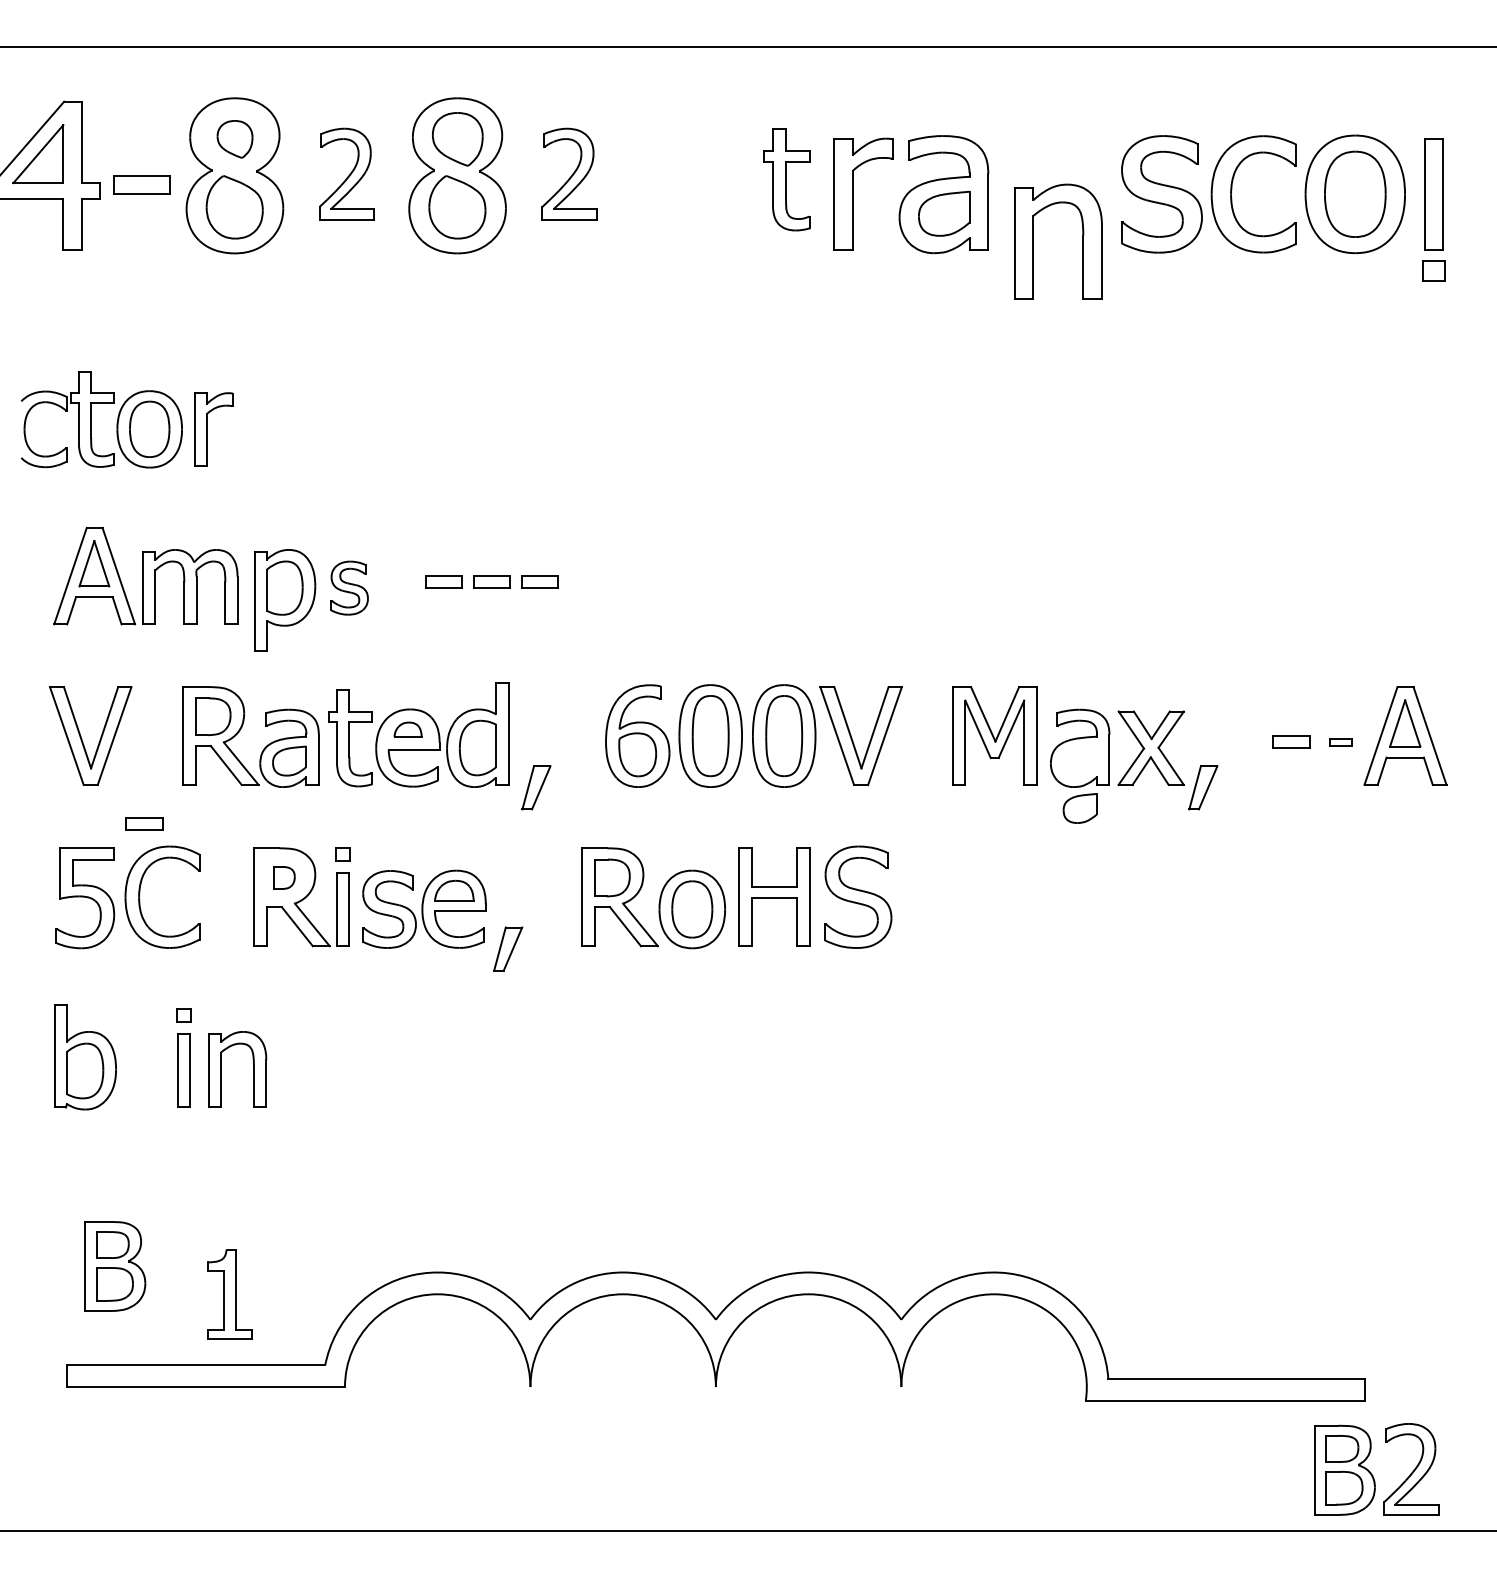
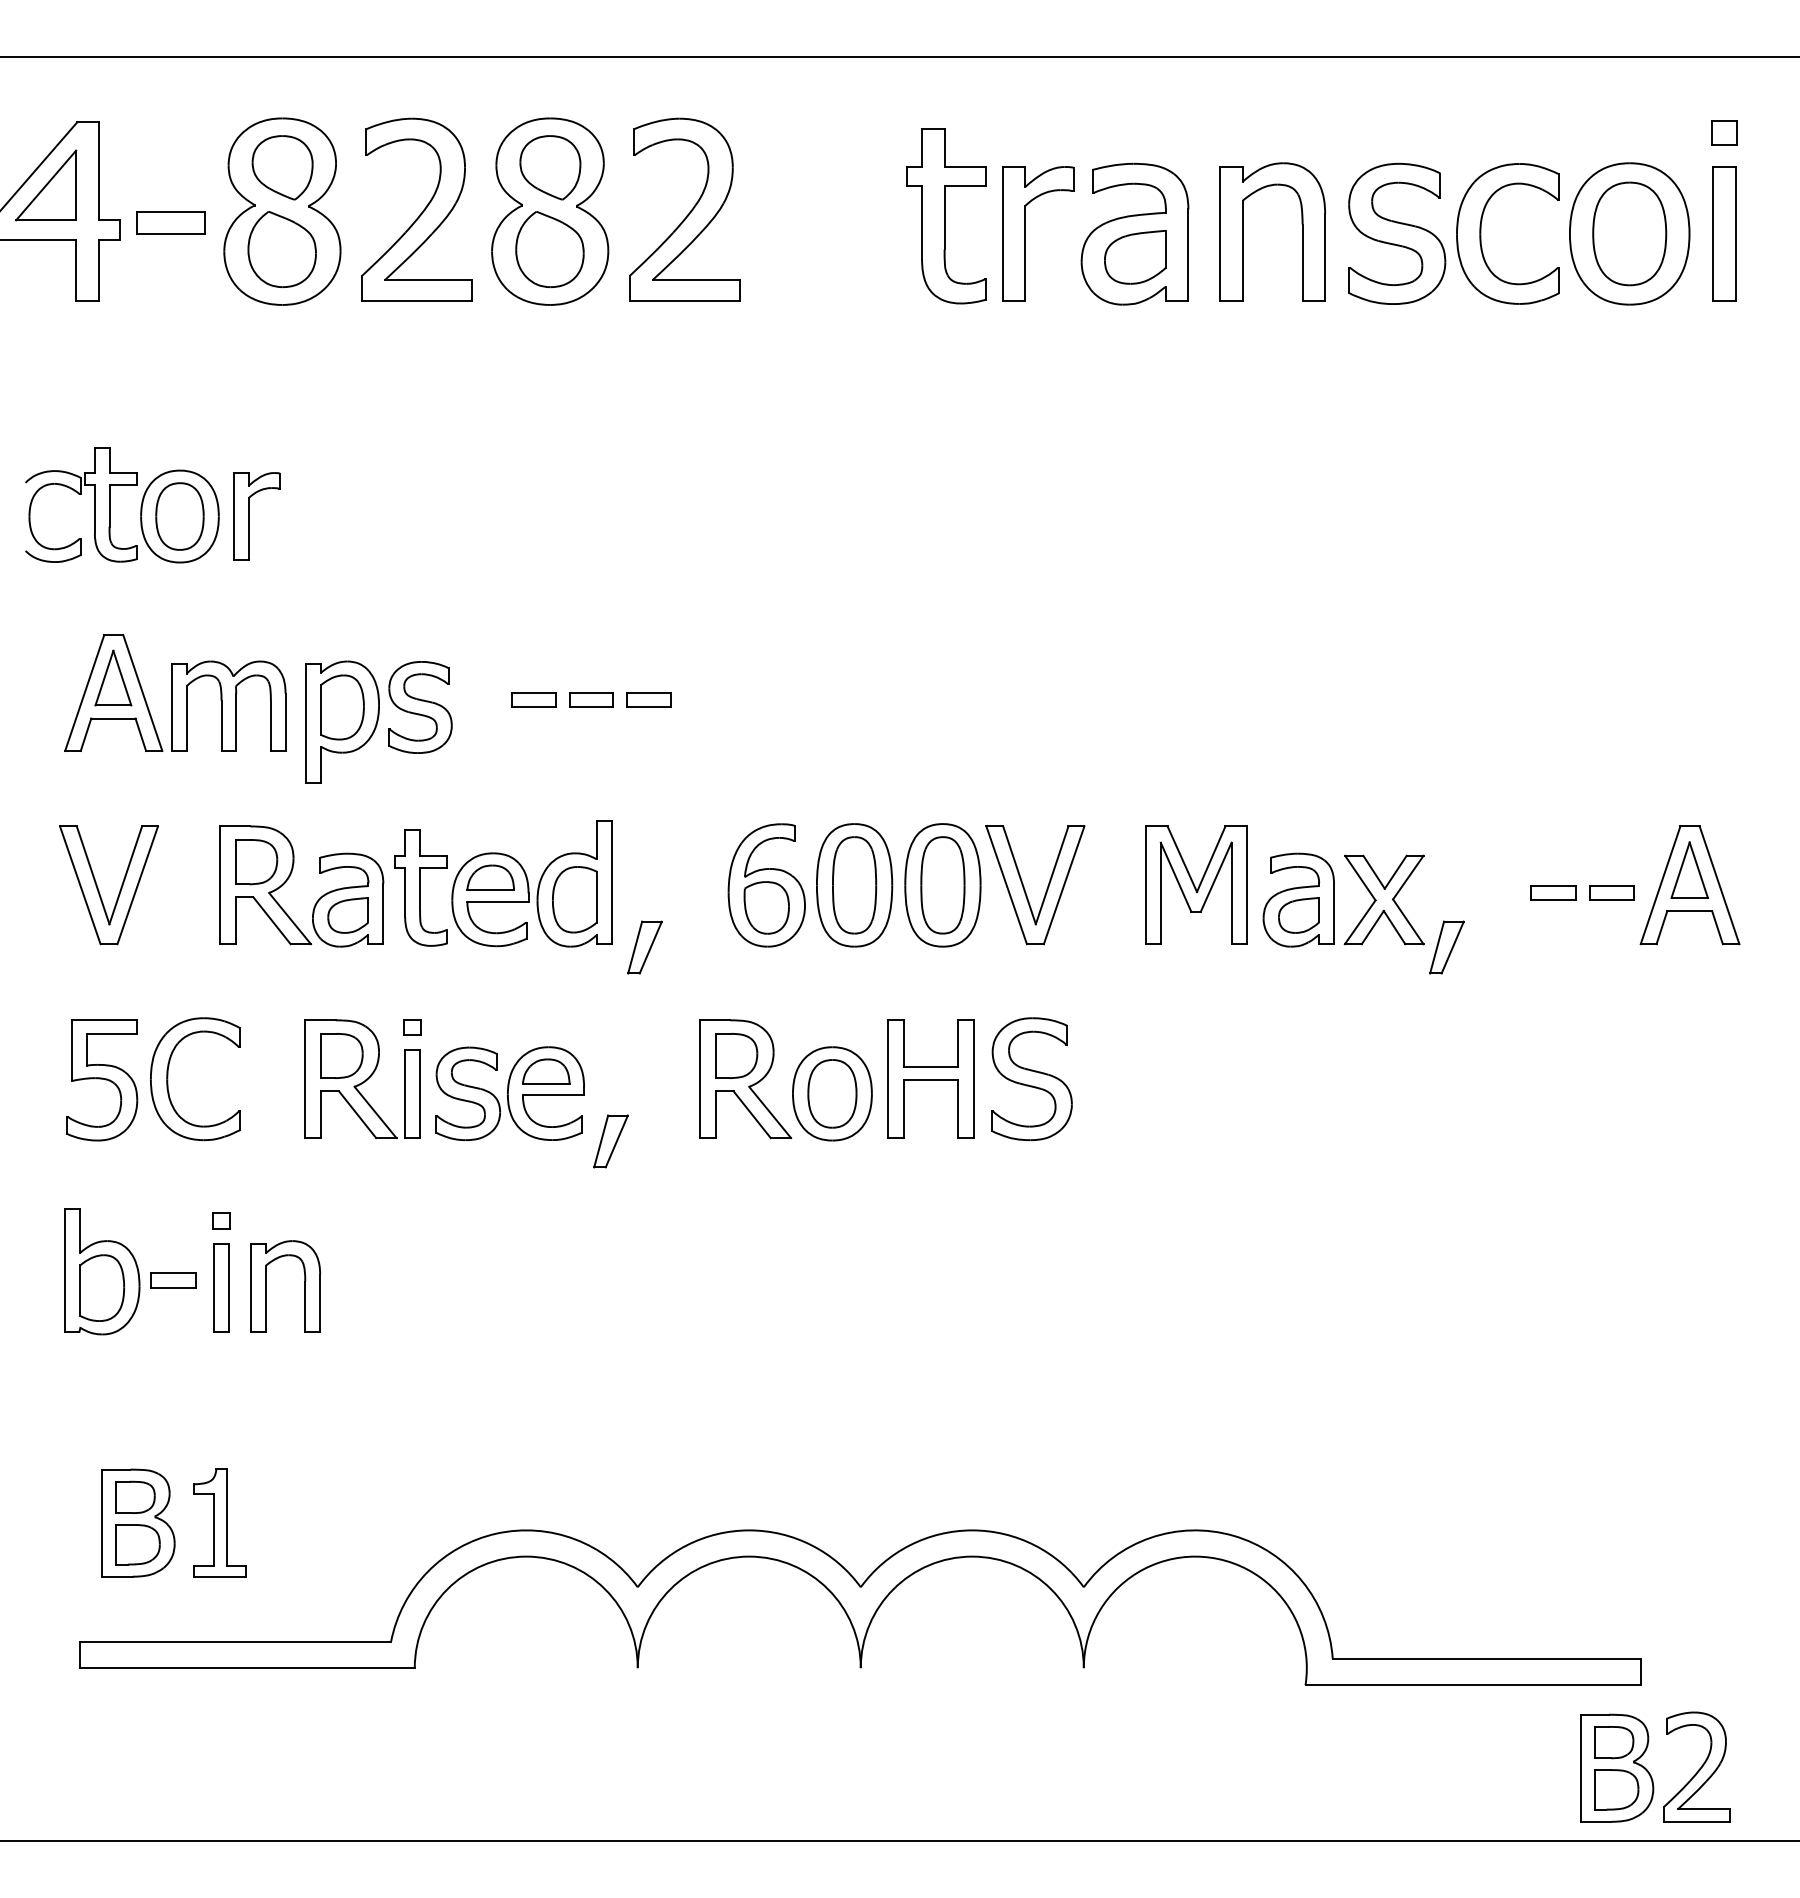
part: (234, 139) -> (282, 167), size x1.43
part: (346, 174) -> (416, 209), size x1.67
part: (569, 174) -> (684, 209), size x1.67
part: (787, 179) -> (946, 216), size x1.43
part: (1034, 241) -> (1243, 231), moved
part: (1434, 270) -> (1724, 132), moved
part: (349, 588) -> (420, 707), size x1.43
part: (407, 729) -> (490, 877), size x1.43
part: (1340, 742) -> (1611, 892), size x1.67
part: (1079, 808) -> (1298, 915), moved
part: (144, 824) -> (173, 1280), moved
part: (284, 877) -> (341, 1055), size x1.67
part: (229, 1294) -> (219, 1522), moved

